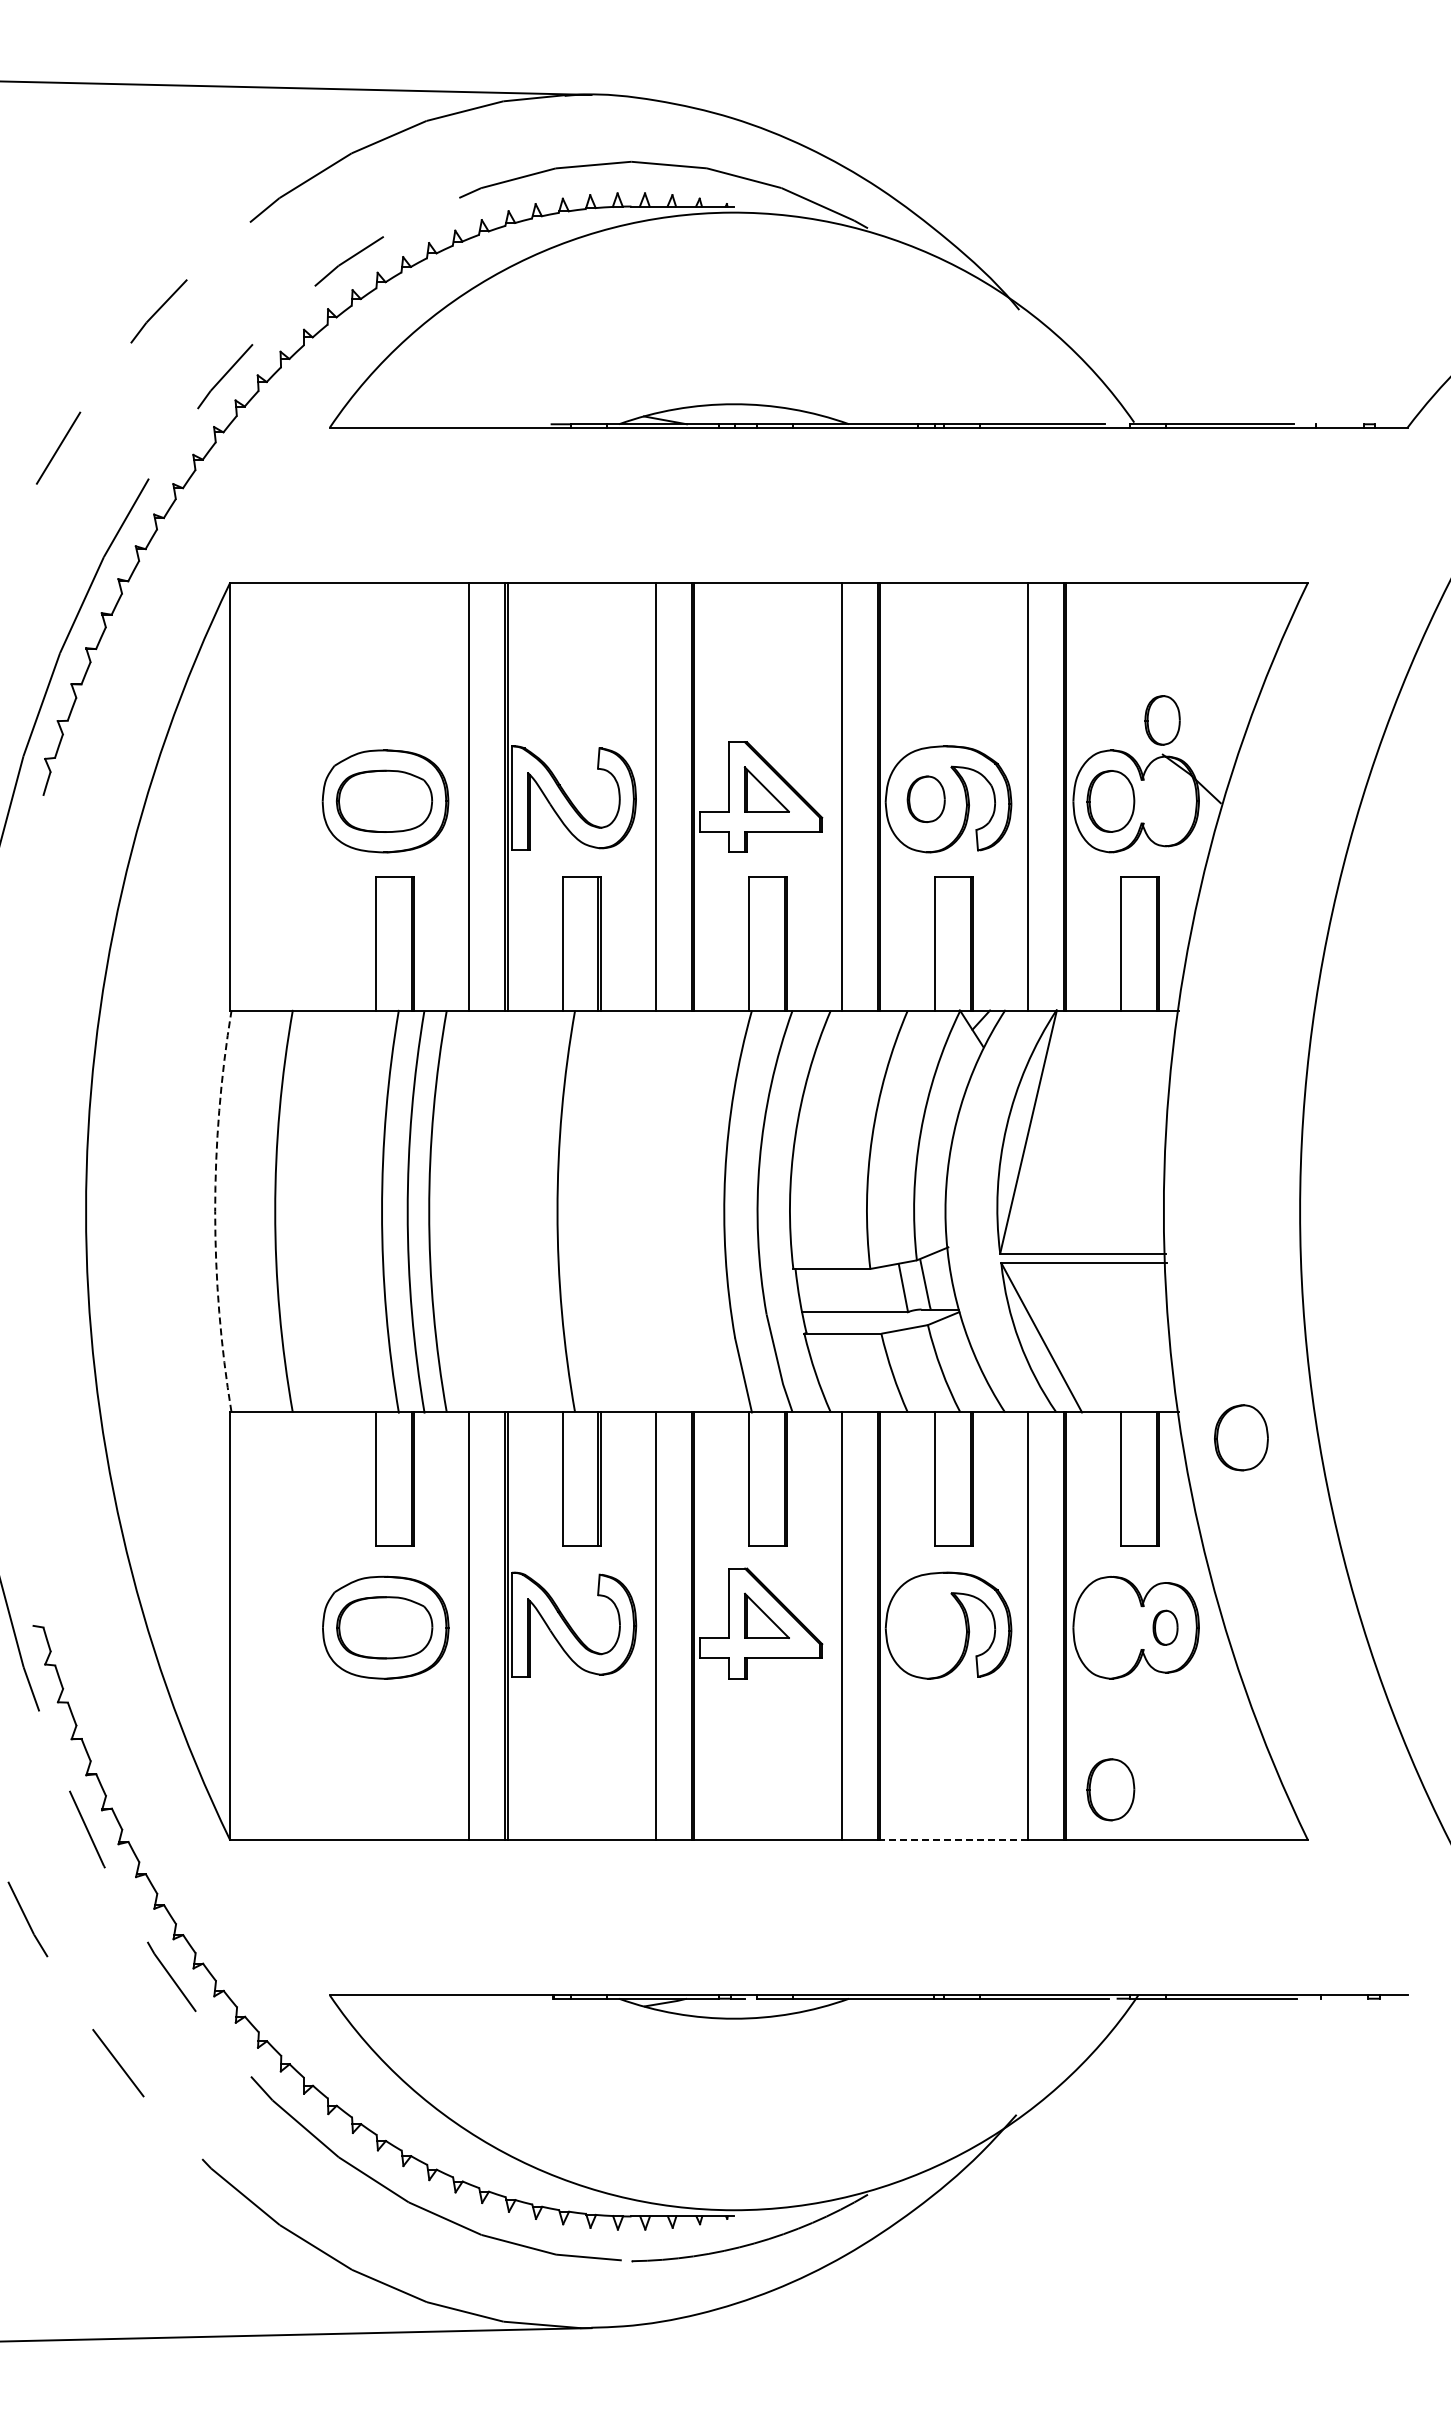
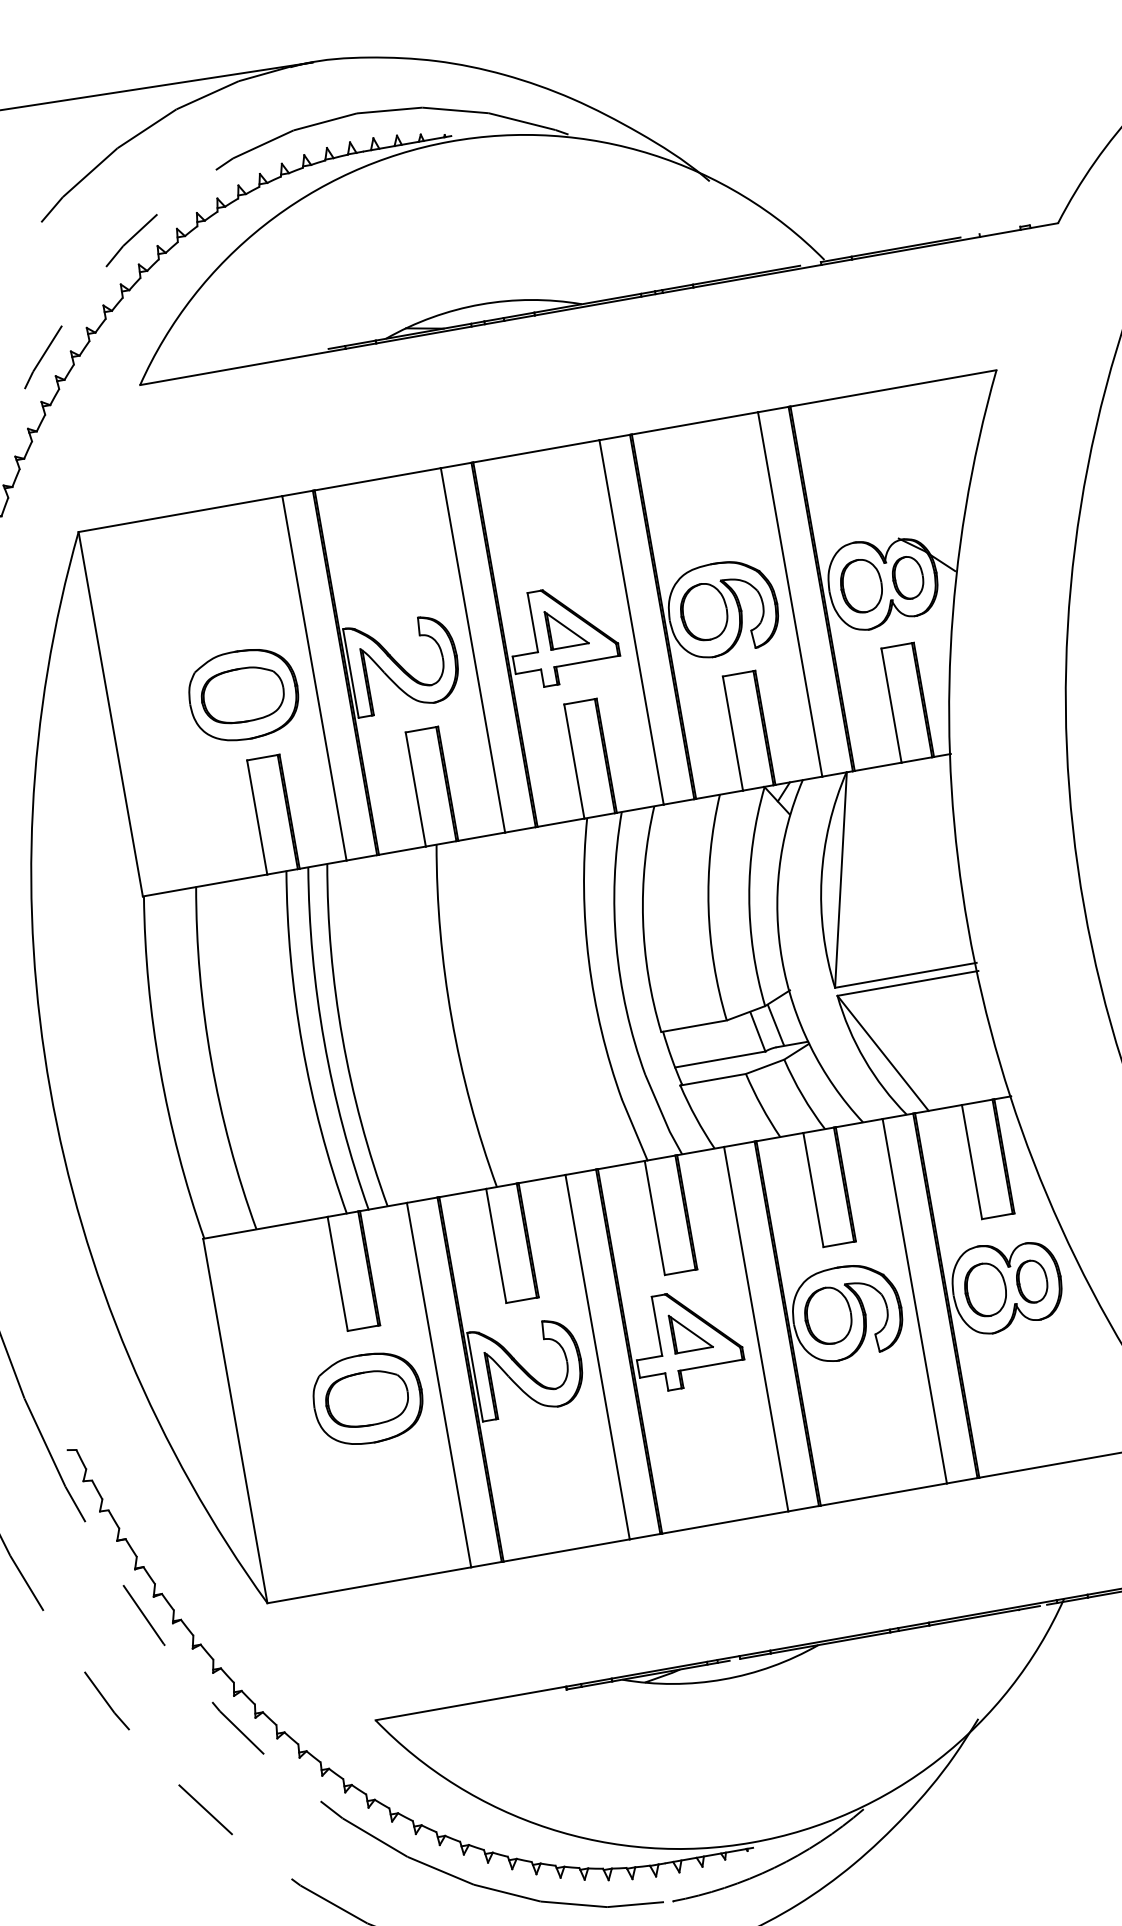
part: (1162, 720) -> (907, 578), moved
part: (925, 798) -> (703, 611), size x1.43
arc: (215, 1211) -> (160, 1069), dashed -> solid
part: (1241, 1437) -> (828, 1315), moved
part: (1165, 1627) -> (1032, 1281), size x1.43
part: (1110, 1789) -> (985, 1289), moved
line: (953, 1840) -> (883, 1494), dashed -> solid

